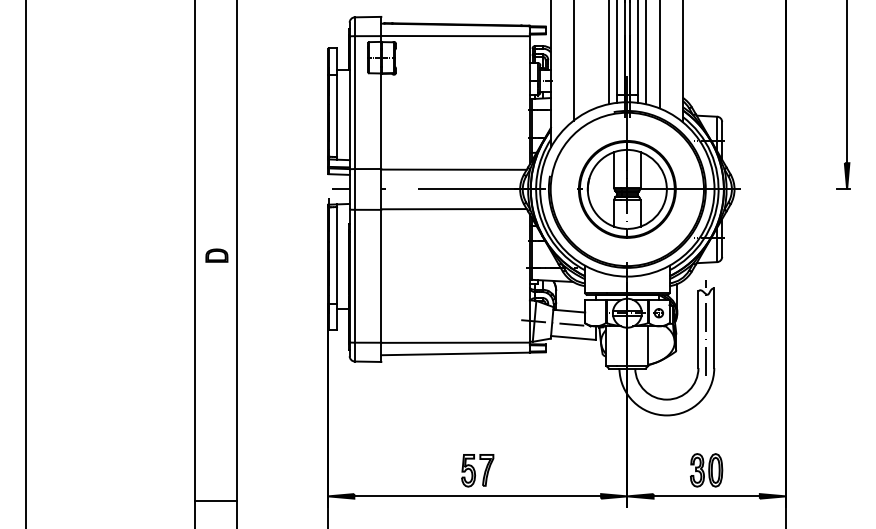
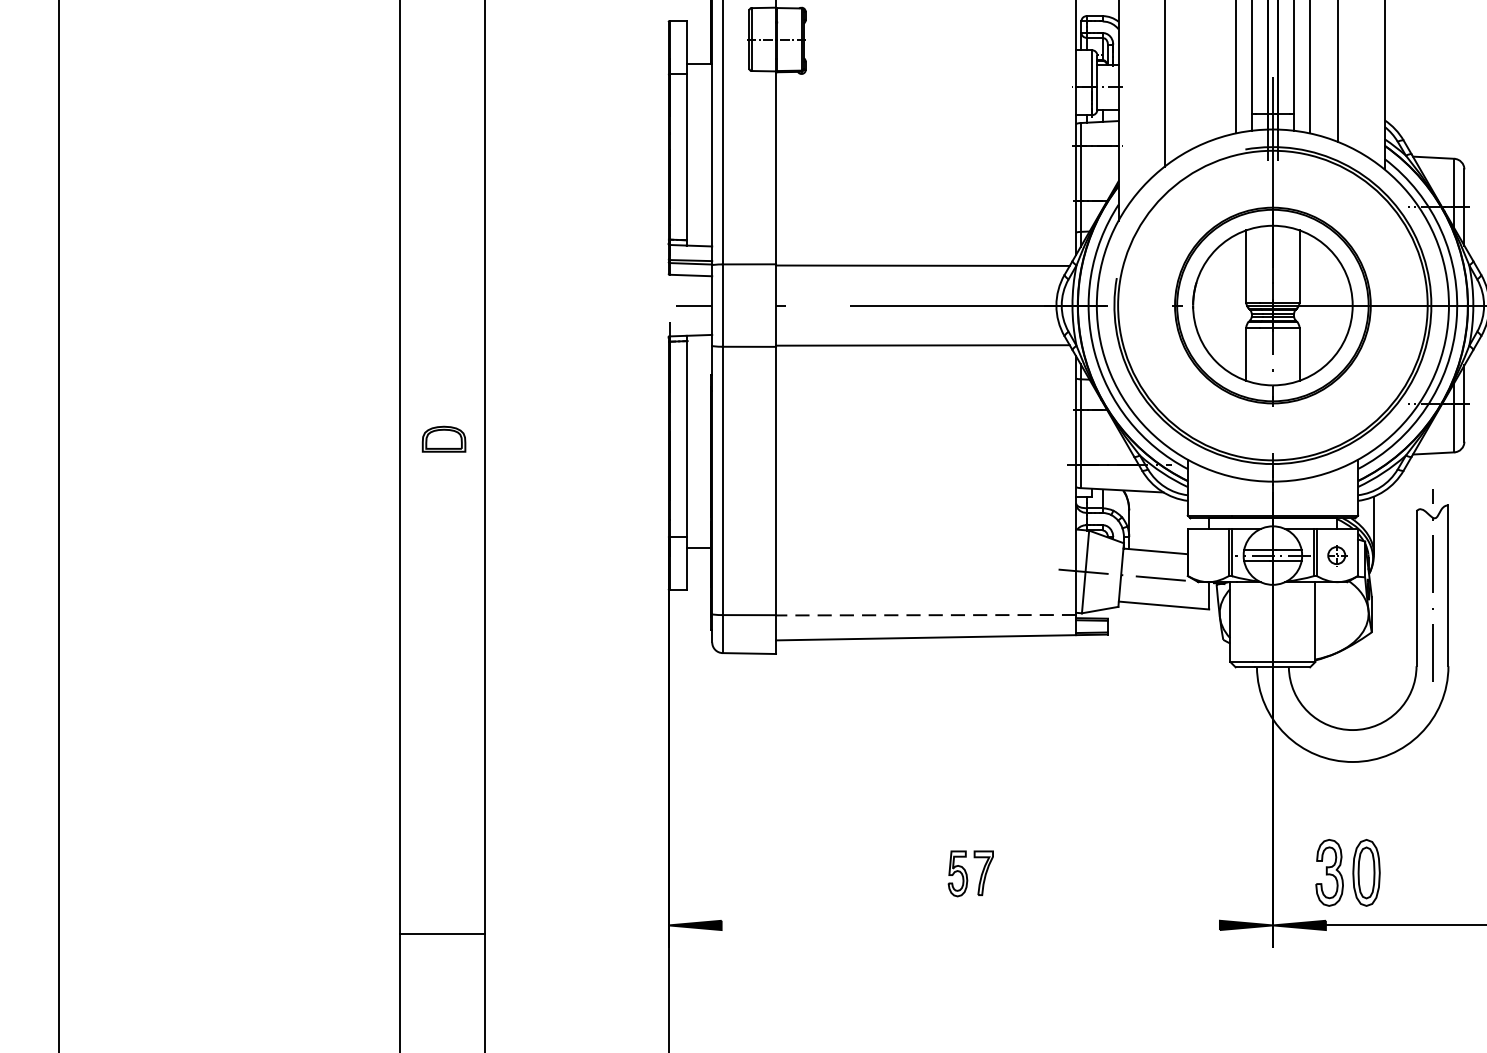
line: (455, 342) -> (925, 614), solid -> dashed
part: (477, 470) -> (970, 873), size x0.7
part: (706, 470) -> (1347, 873), moved
line: (477, 496) -> (970, 925), removed

